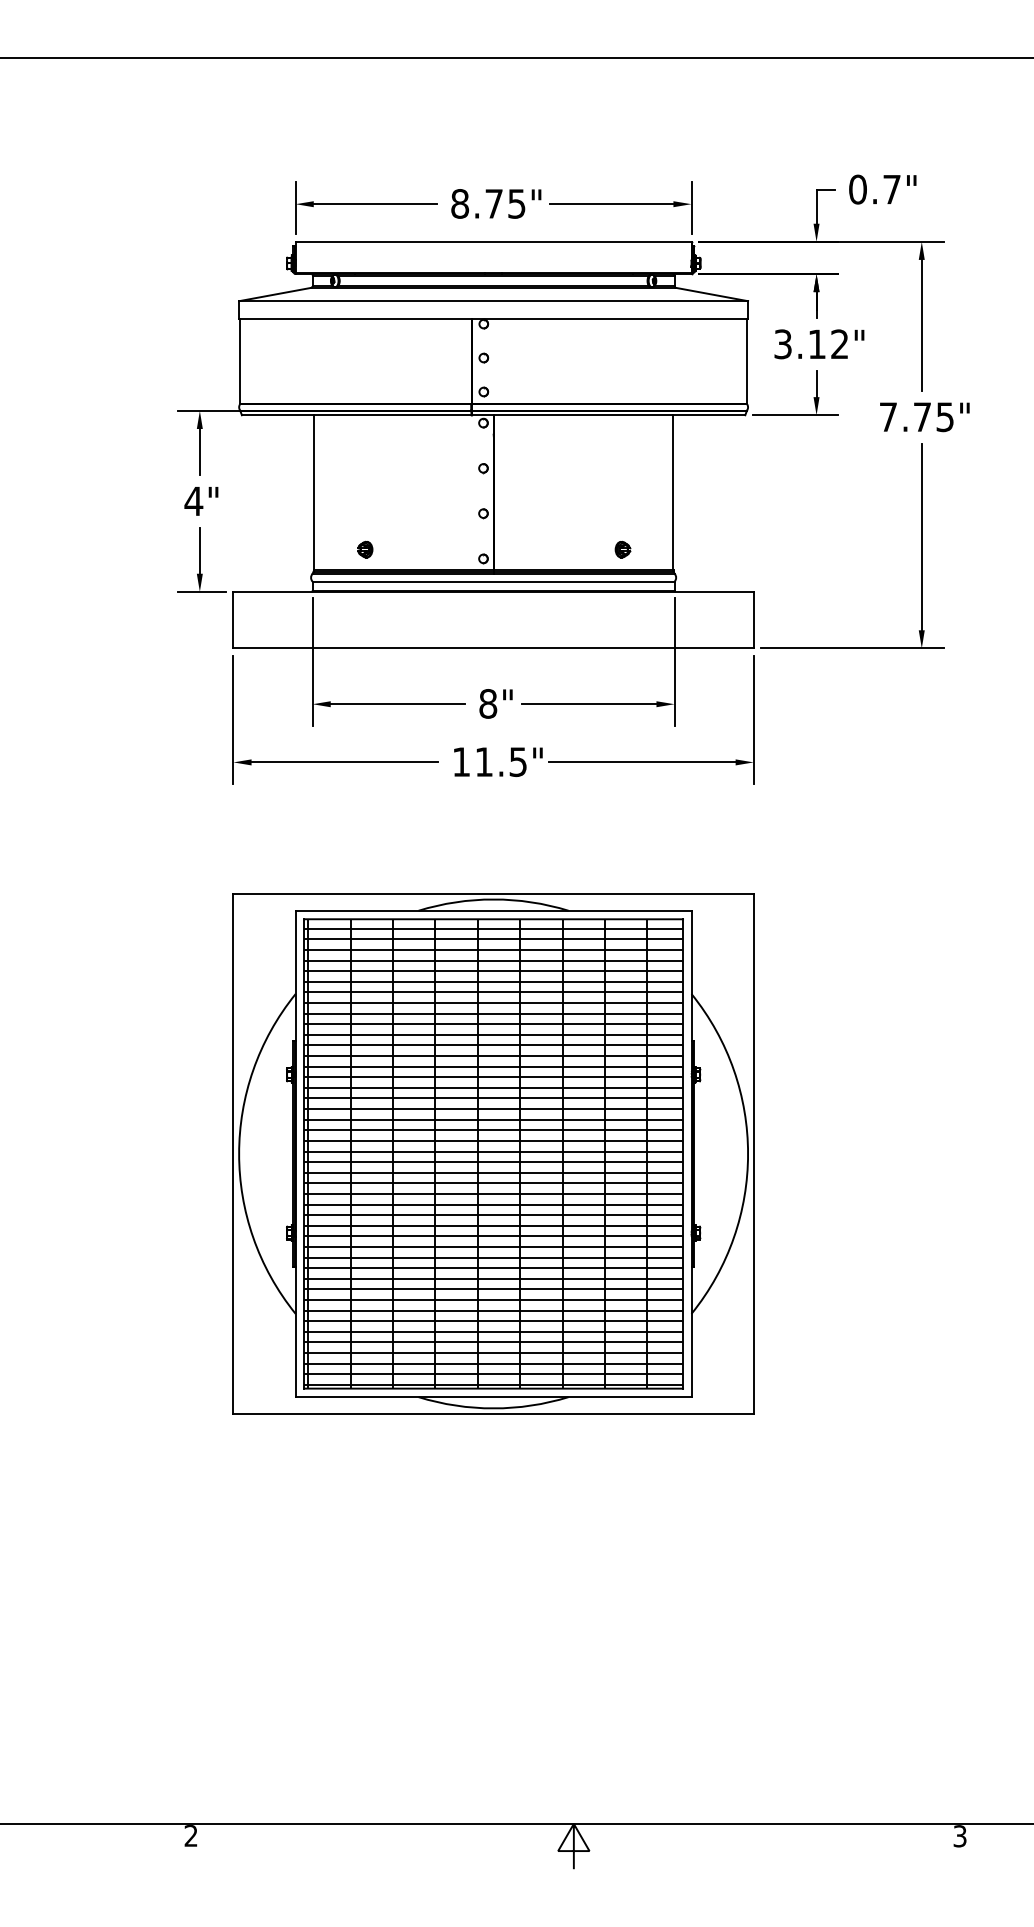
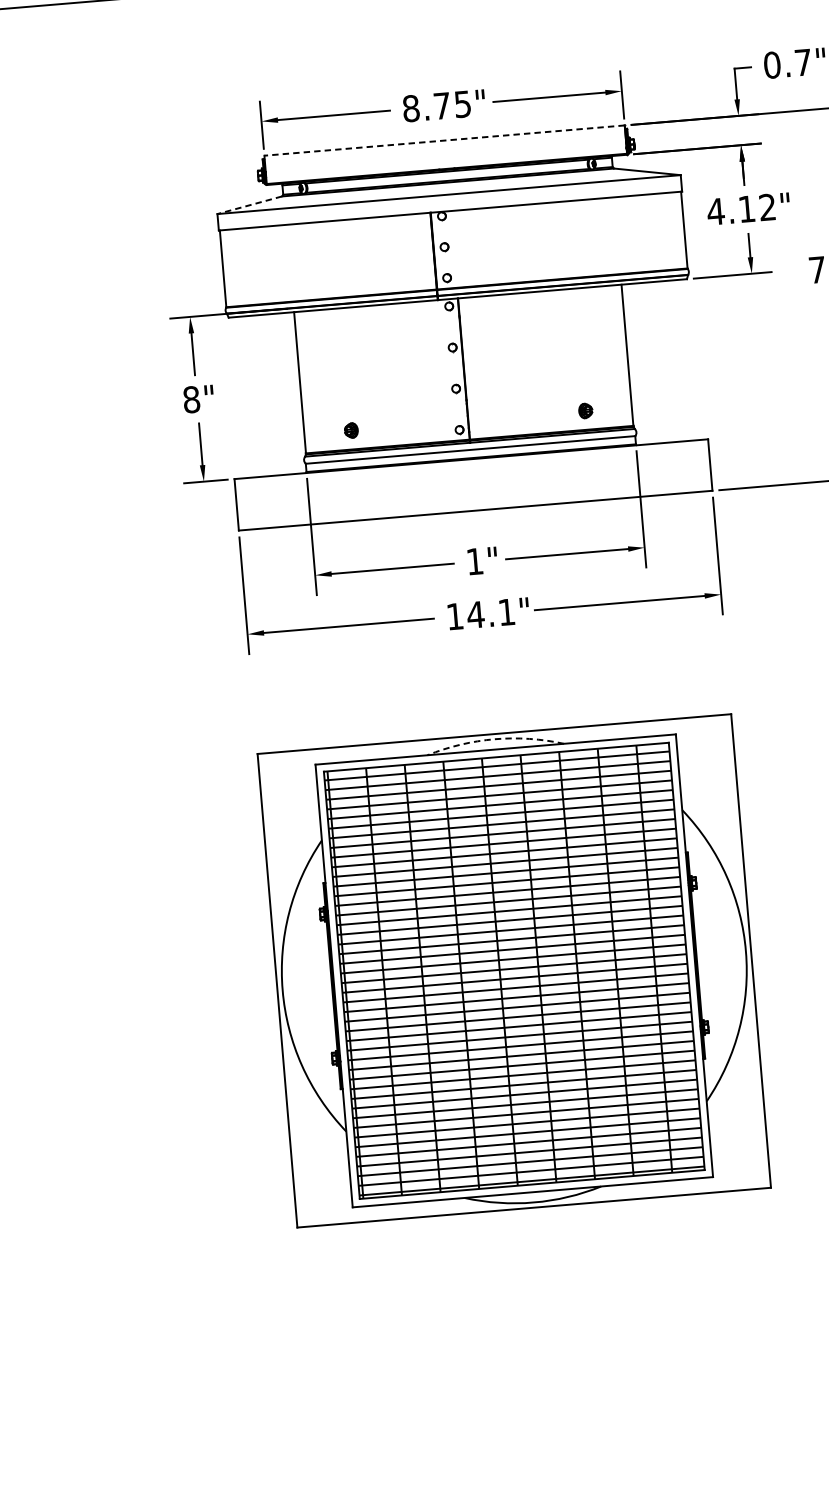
line: (493, 241) -> (444, 140), solid -> dashed
line: (275, 294) -> (250, 205), solid -> dashed
text: (782, 344) -> (715, 211), 3.12" -> 4.12"
text: (193, 501) -> (191, 399), 4" -> 8"
text: (488, 703) -> (475, 561), 8" -> 1"
text: (500, 762) -> (490, 614), 11.5" -> 14.1"
arc: (493, 899) -> (494, 739), solid -> dashed

